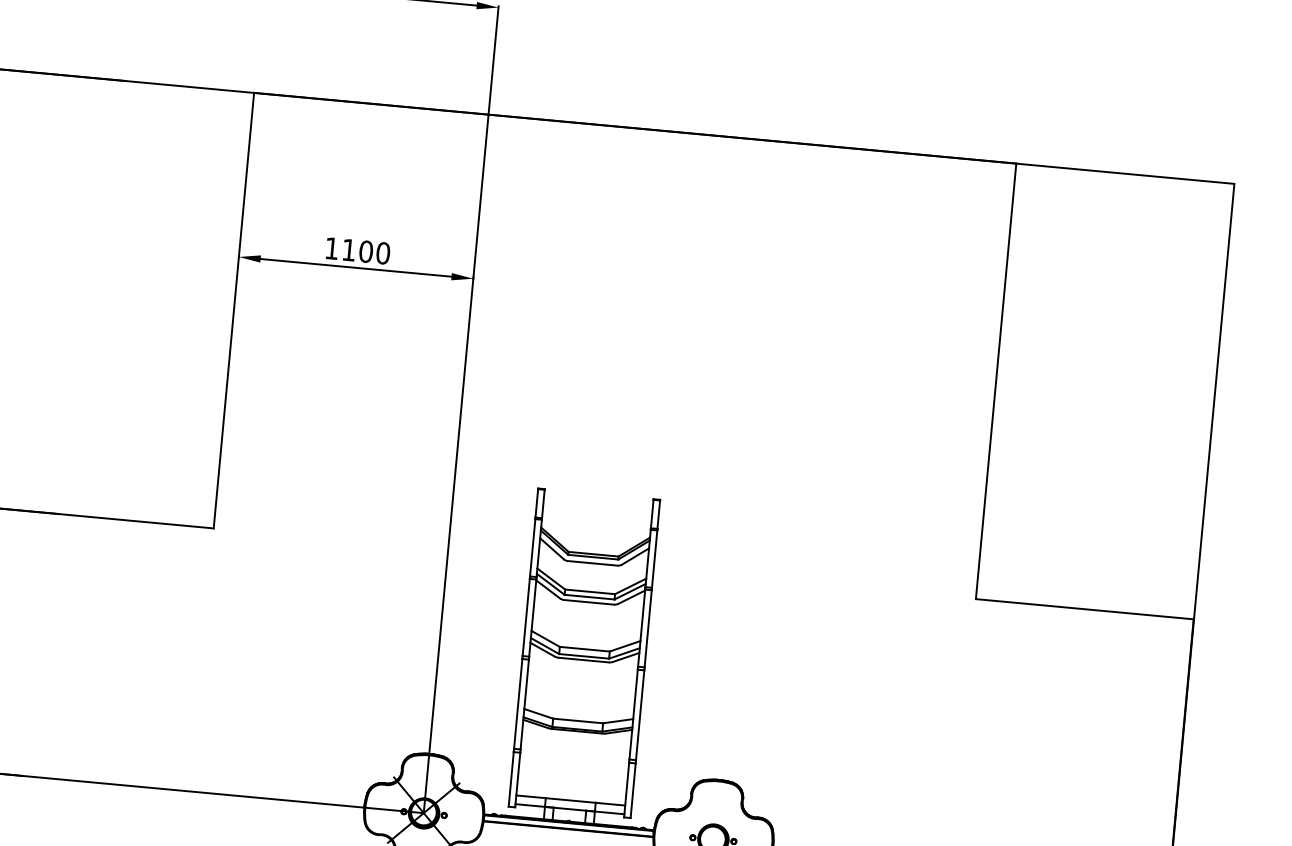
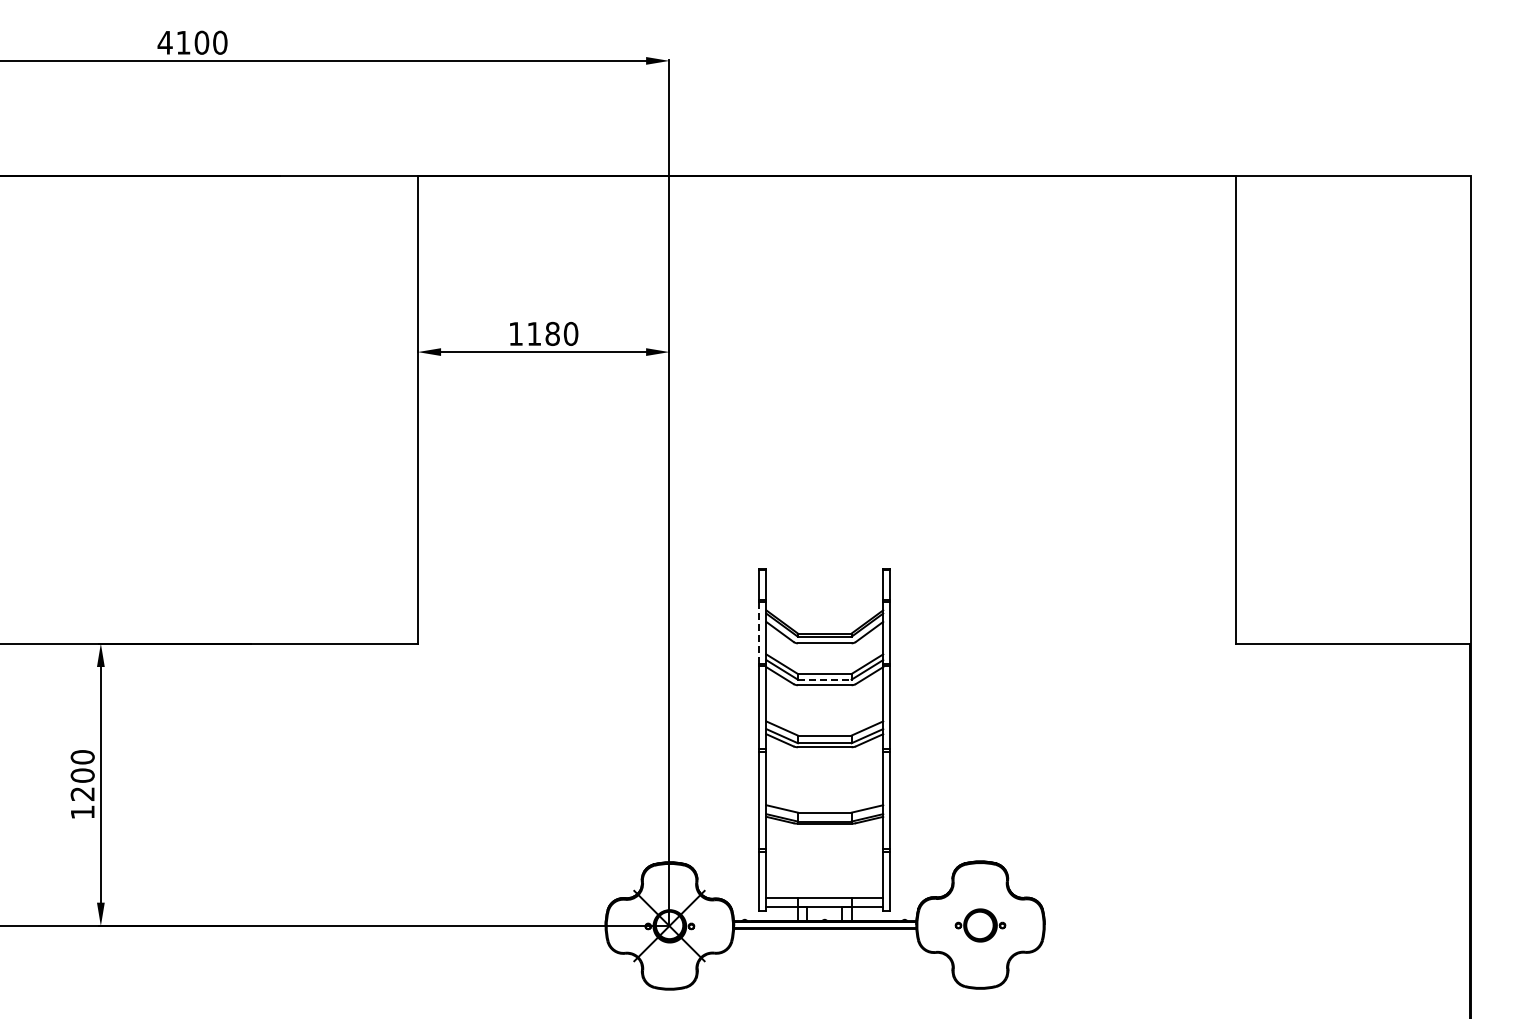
text: (366, 251) -> (552, 333), 1100 -> 1180
line: (532, 547) -> (759, 632), solid -> dashed
line: (589, 596) -> (824, 679), solid -> dashed

